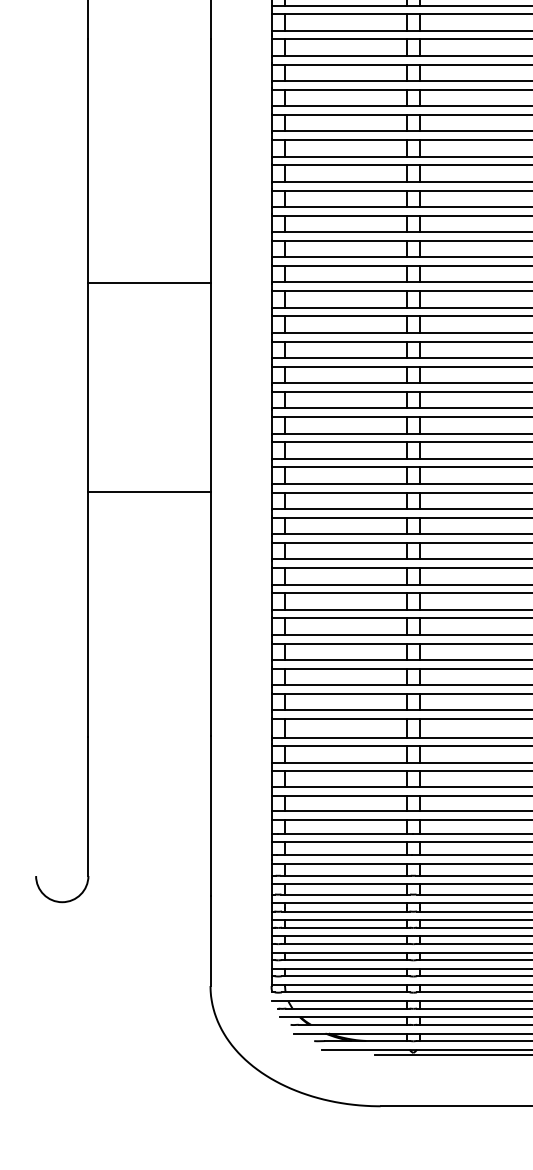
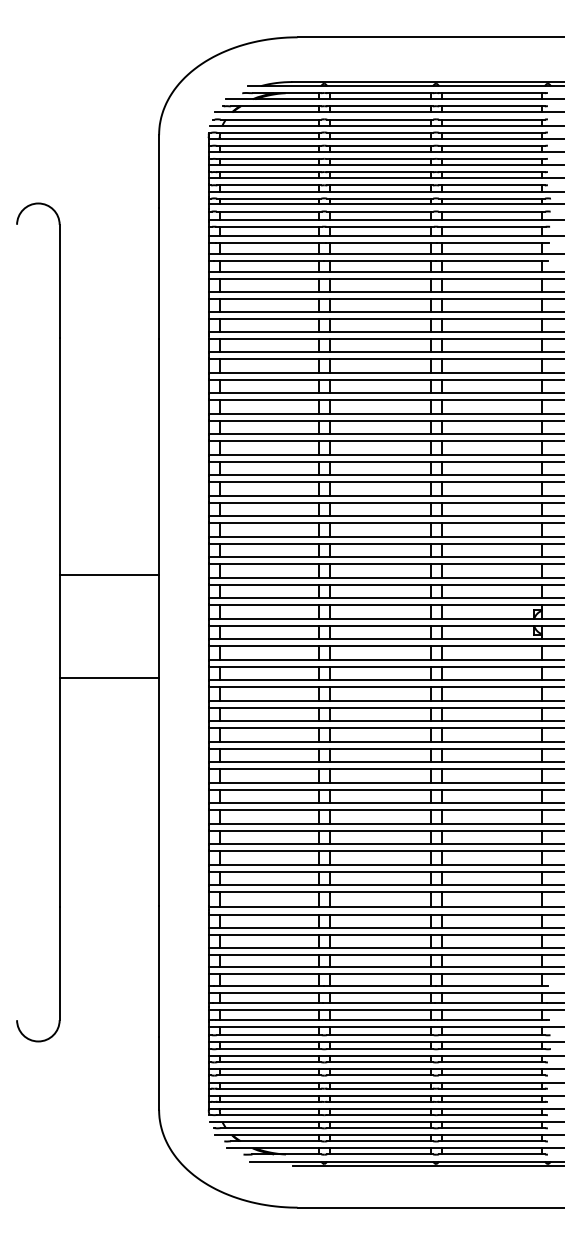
line: (149, 283) -> (109, 575), moved
line: (149, 492) -> (109, 677), moved

